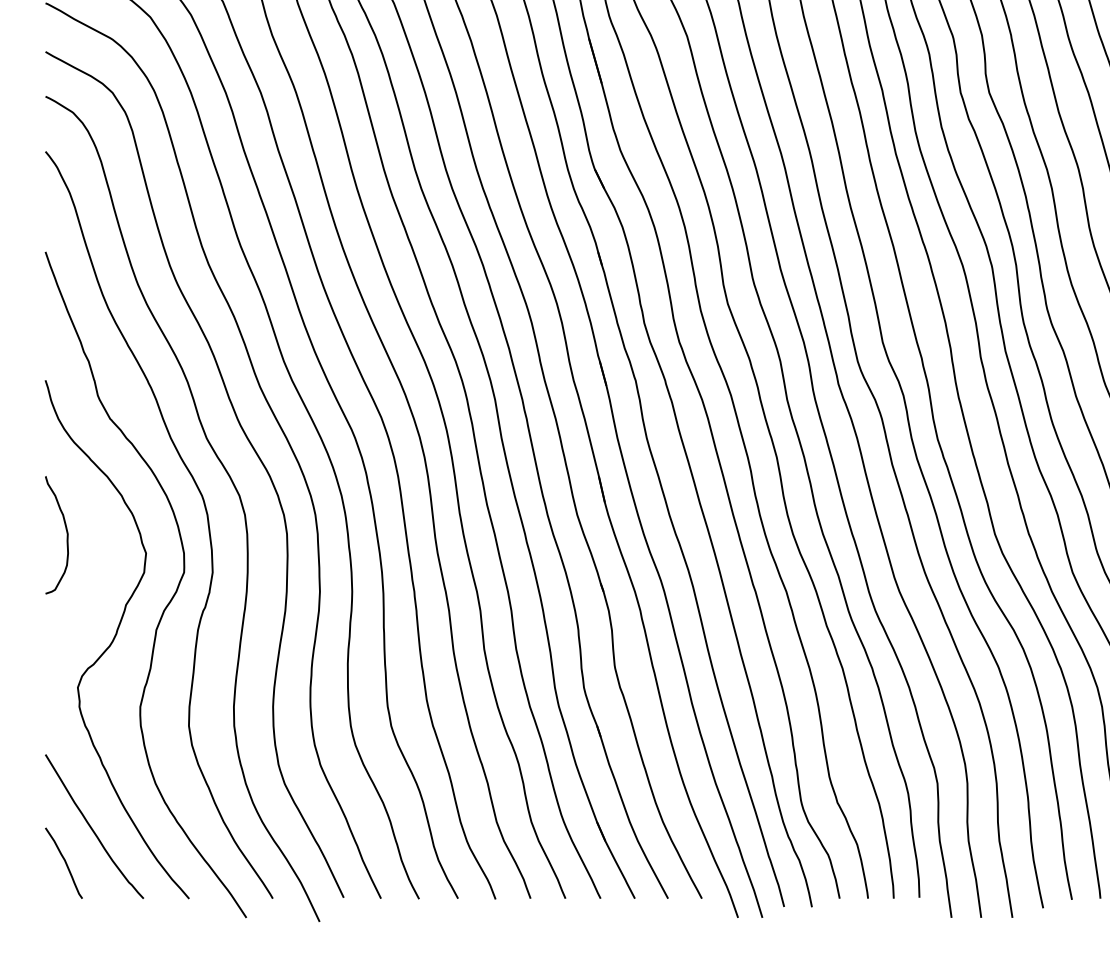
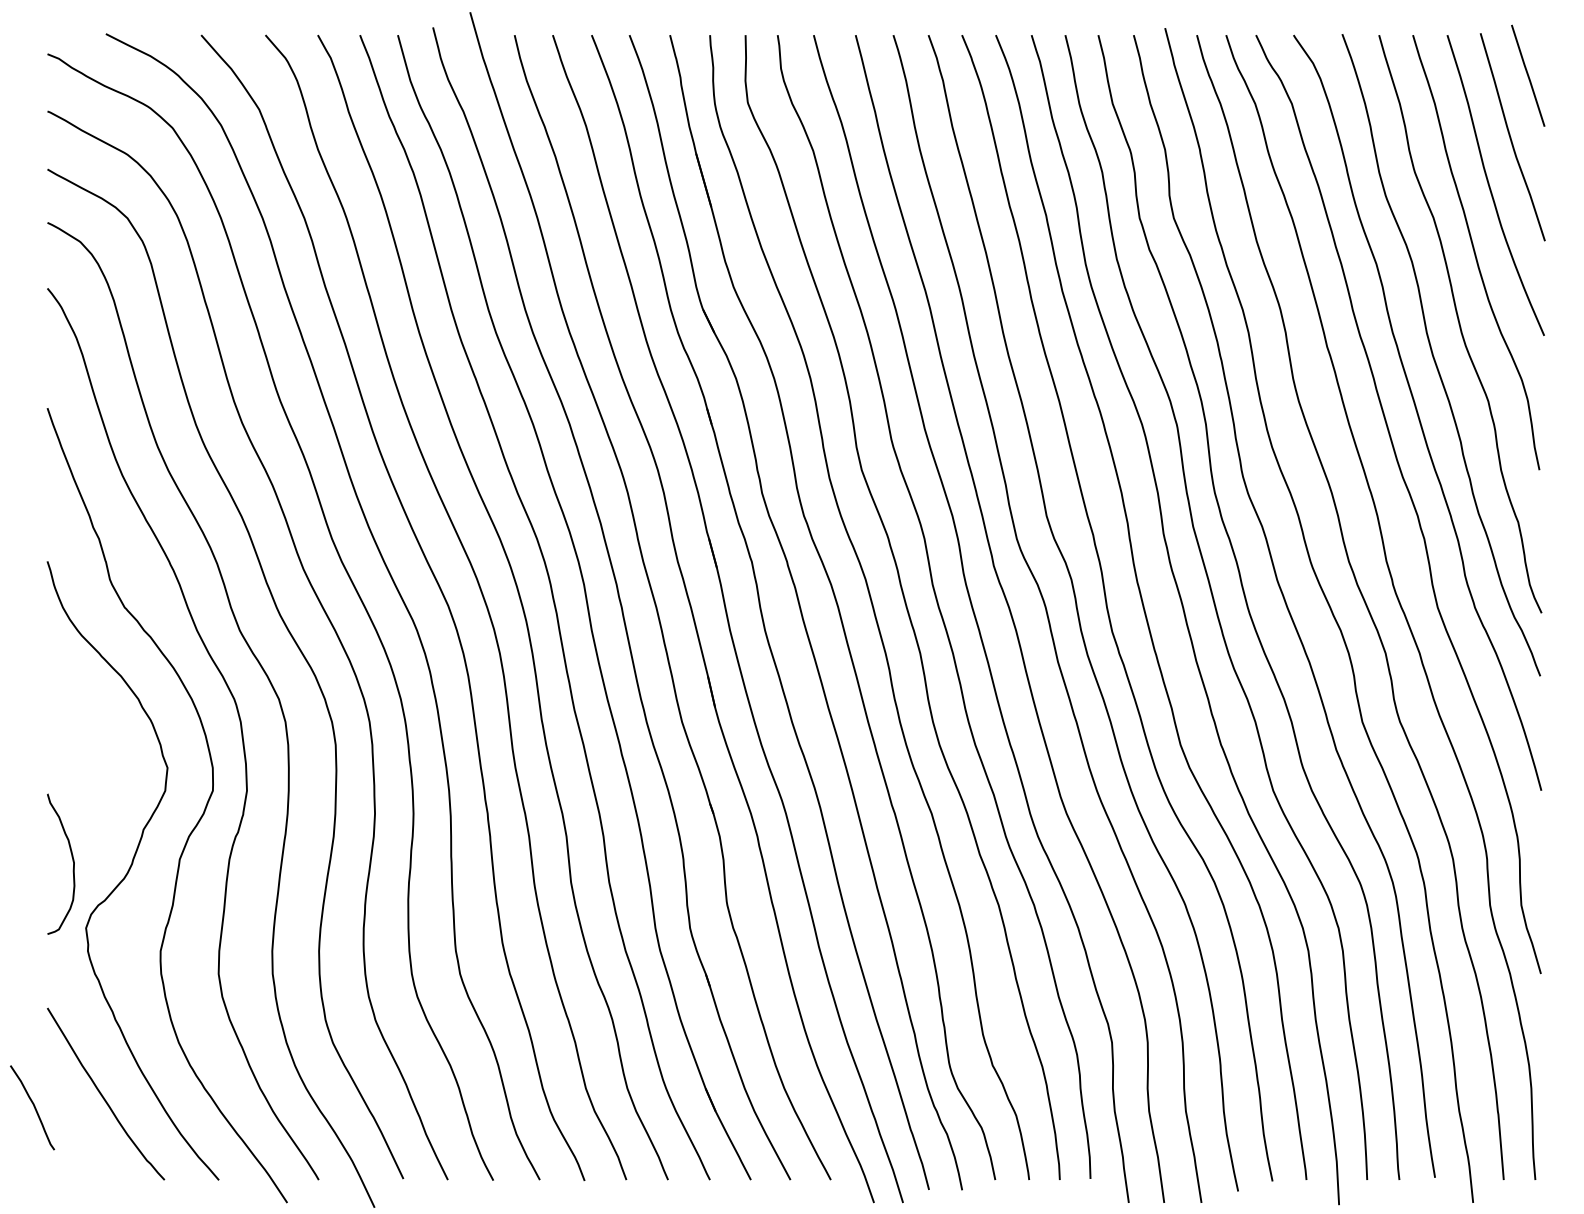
curve: (66, 532) -> (72, 861), moved
curve: (64, 862) -> (33, 1106), moved

